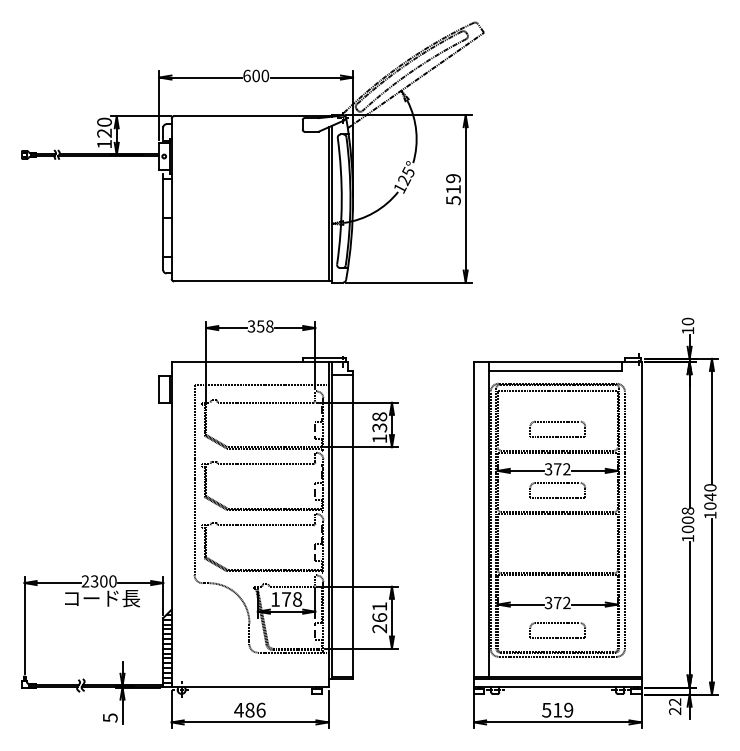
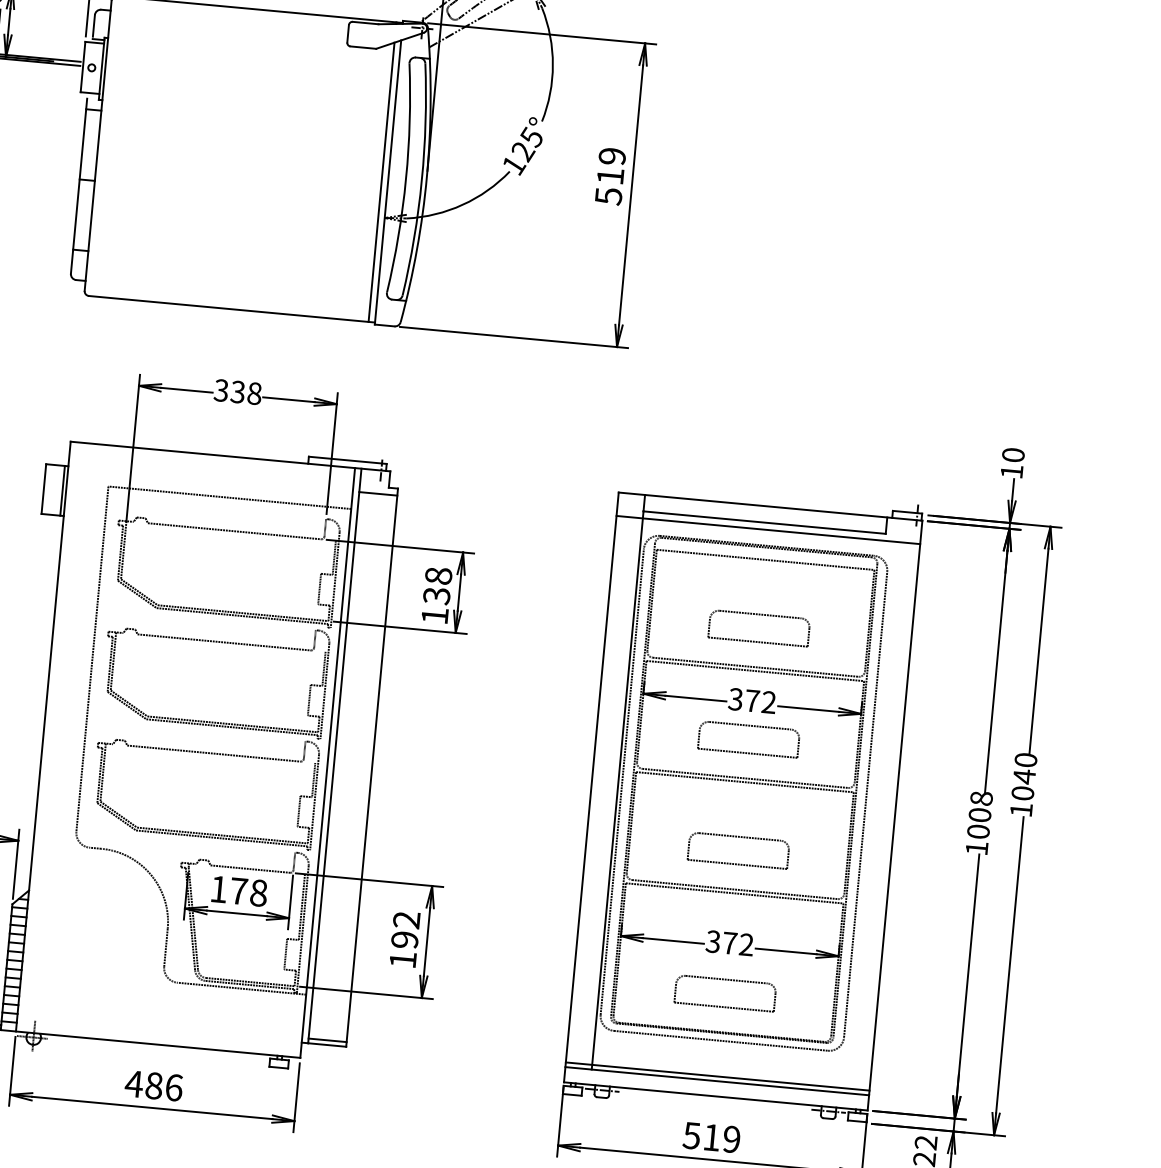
text: (260, 326) -> (237, 392), 358 -> 338
line: (557, 375) -> (767, 530), added
part: (557, 544) -> (739, 837), added
text: (379, 617) -> (404, 939), 261 -> 192

